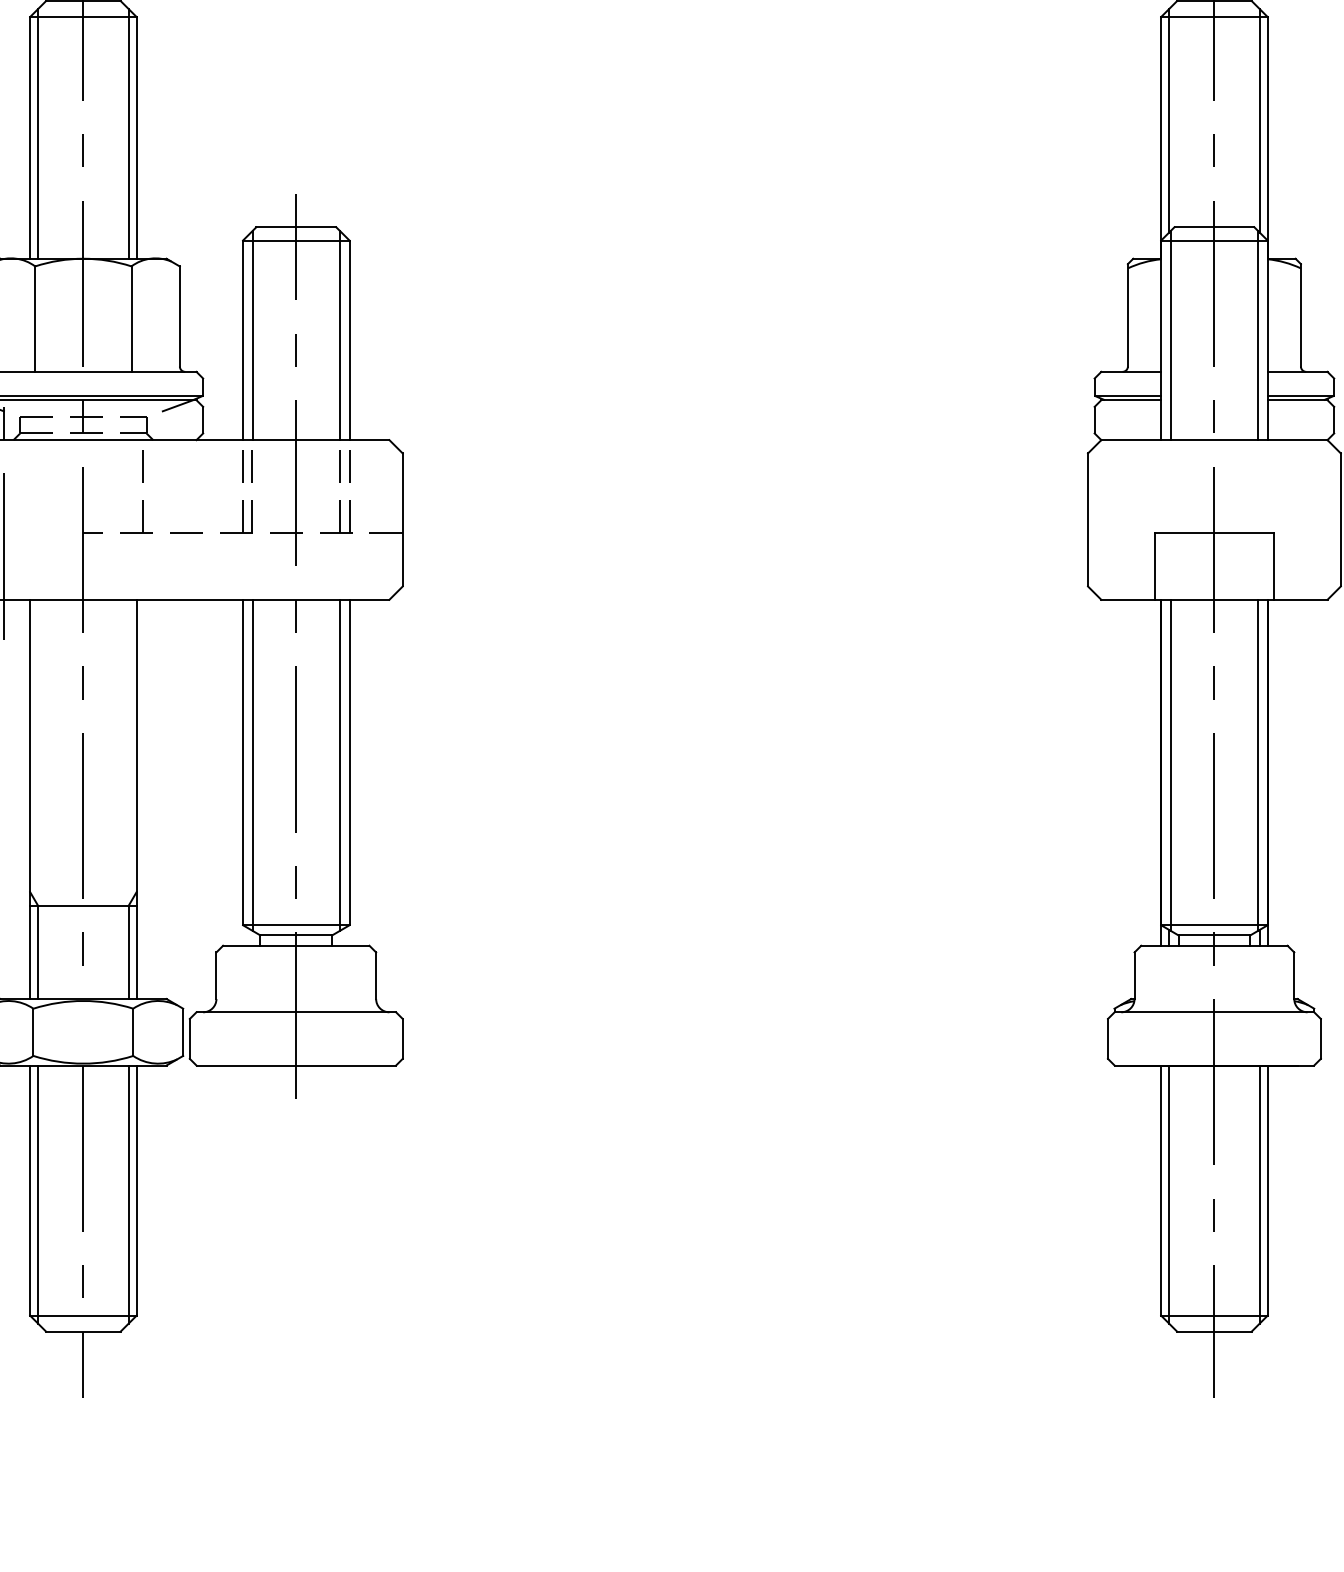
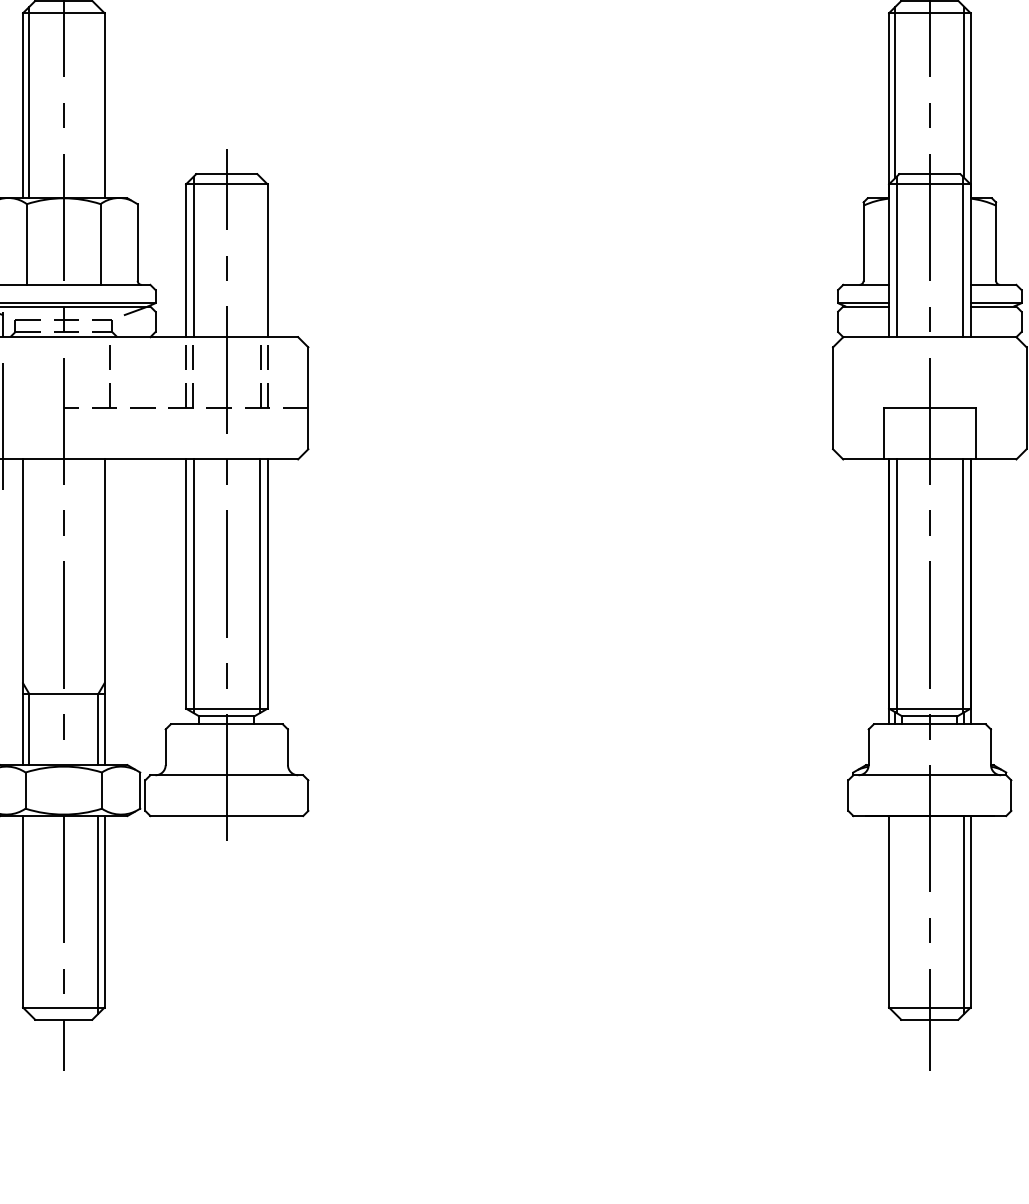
line: (128, 133) -> (98, 102), removed
line: (338, 334) -> (259, 256), removed
line: (38, 1194) -> (29, 914), removed
line: (1169, 1194) -> (895, 914), removed

